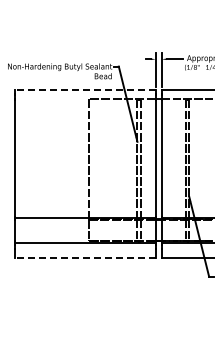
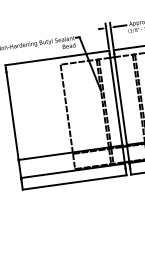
line: (85, 90) -> (57, 58), dashed -> solid
line: (85, 258) -> (74, 182), dashed -> solid

